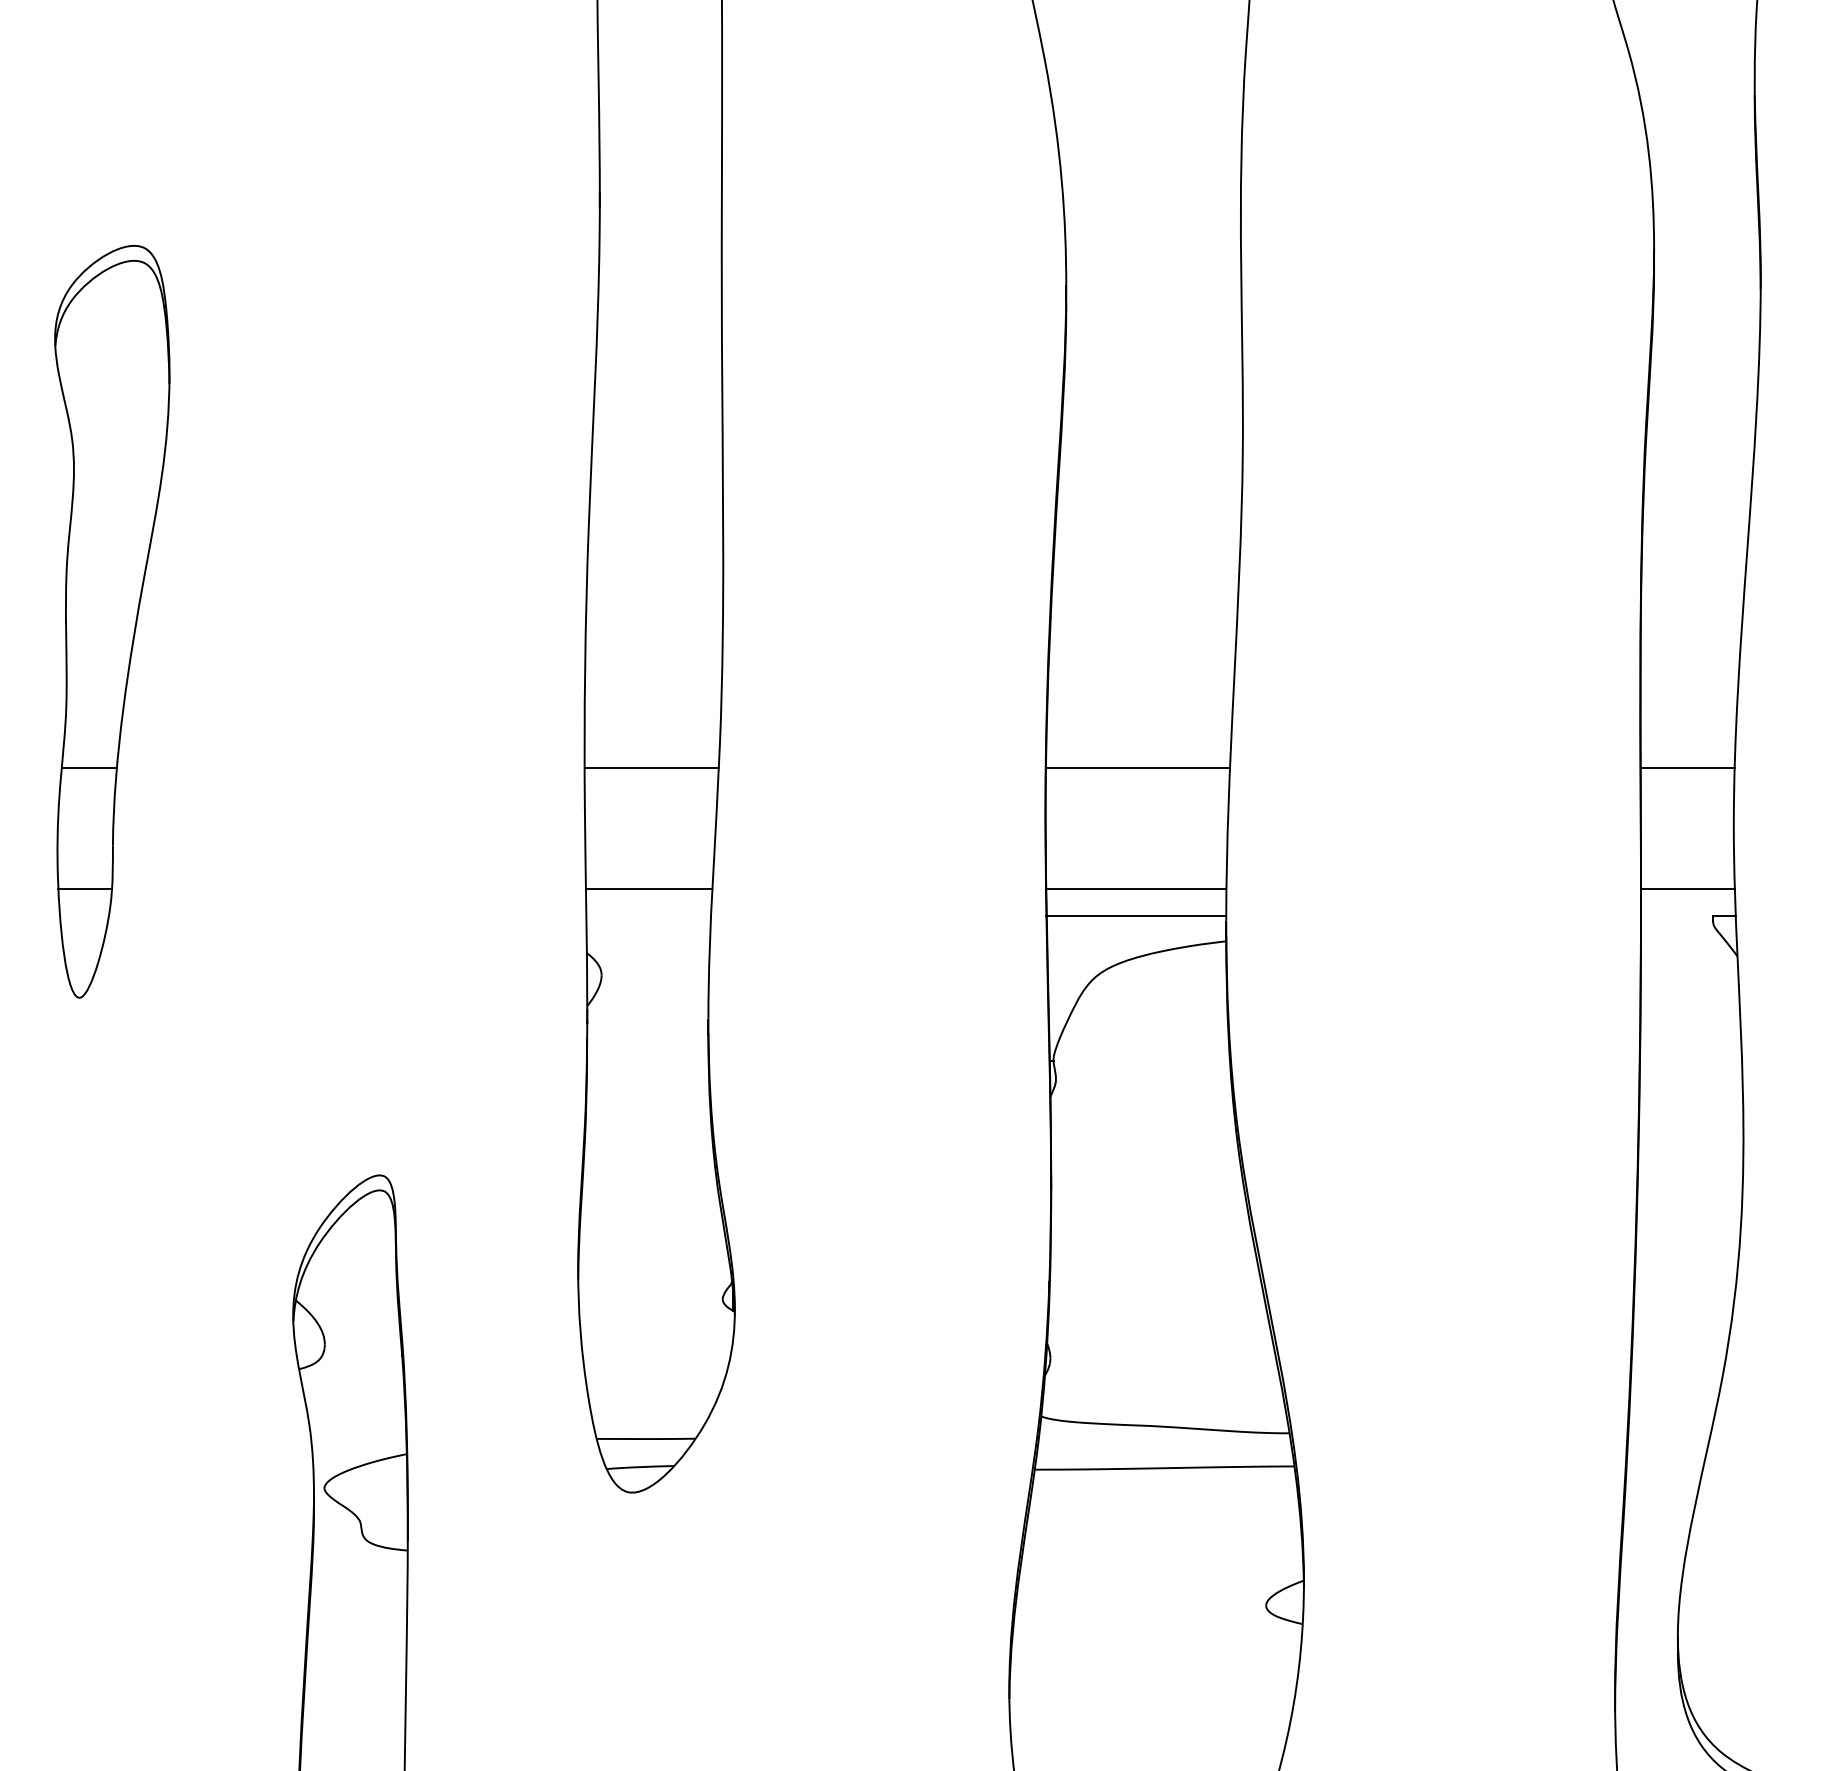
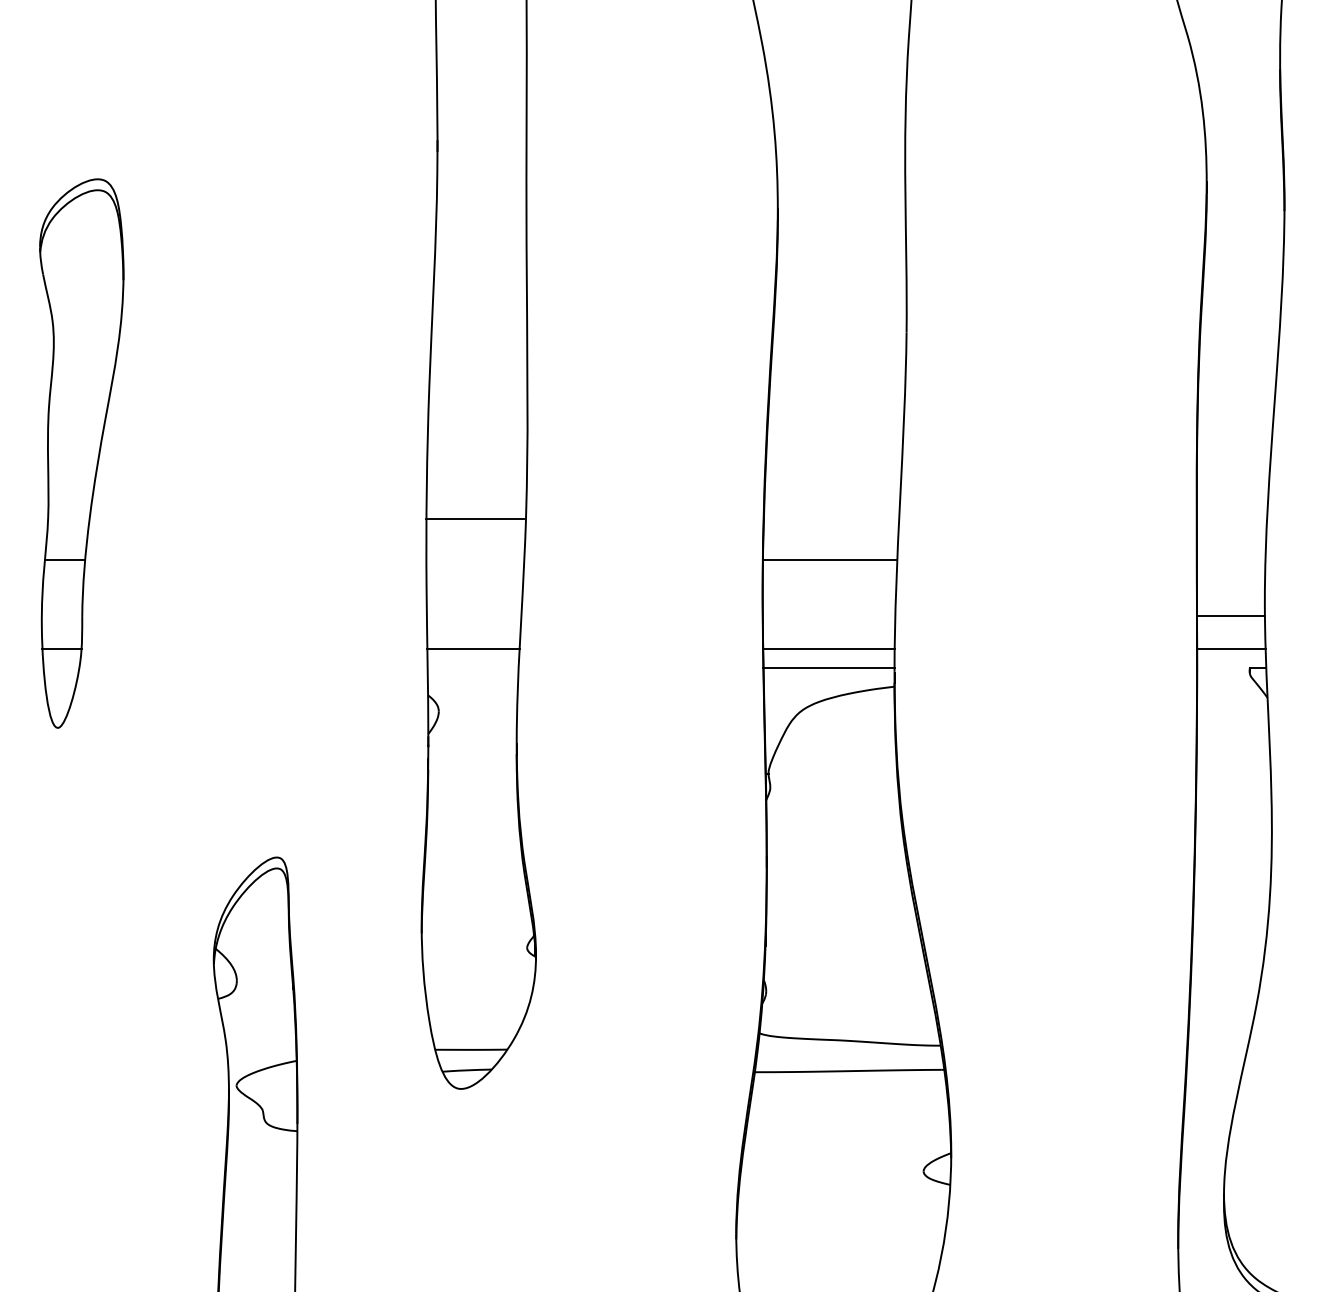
line: (651, 767) -> (475, 519), moved
line: (1687, 767) -> (1231, 616), moved

